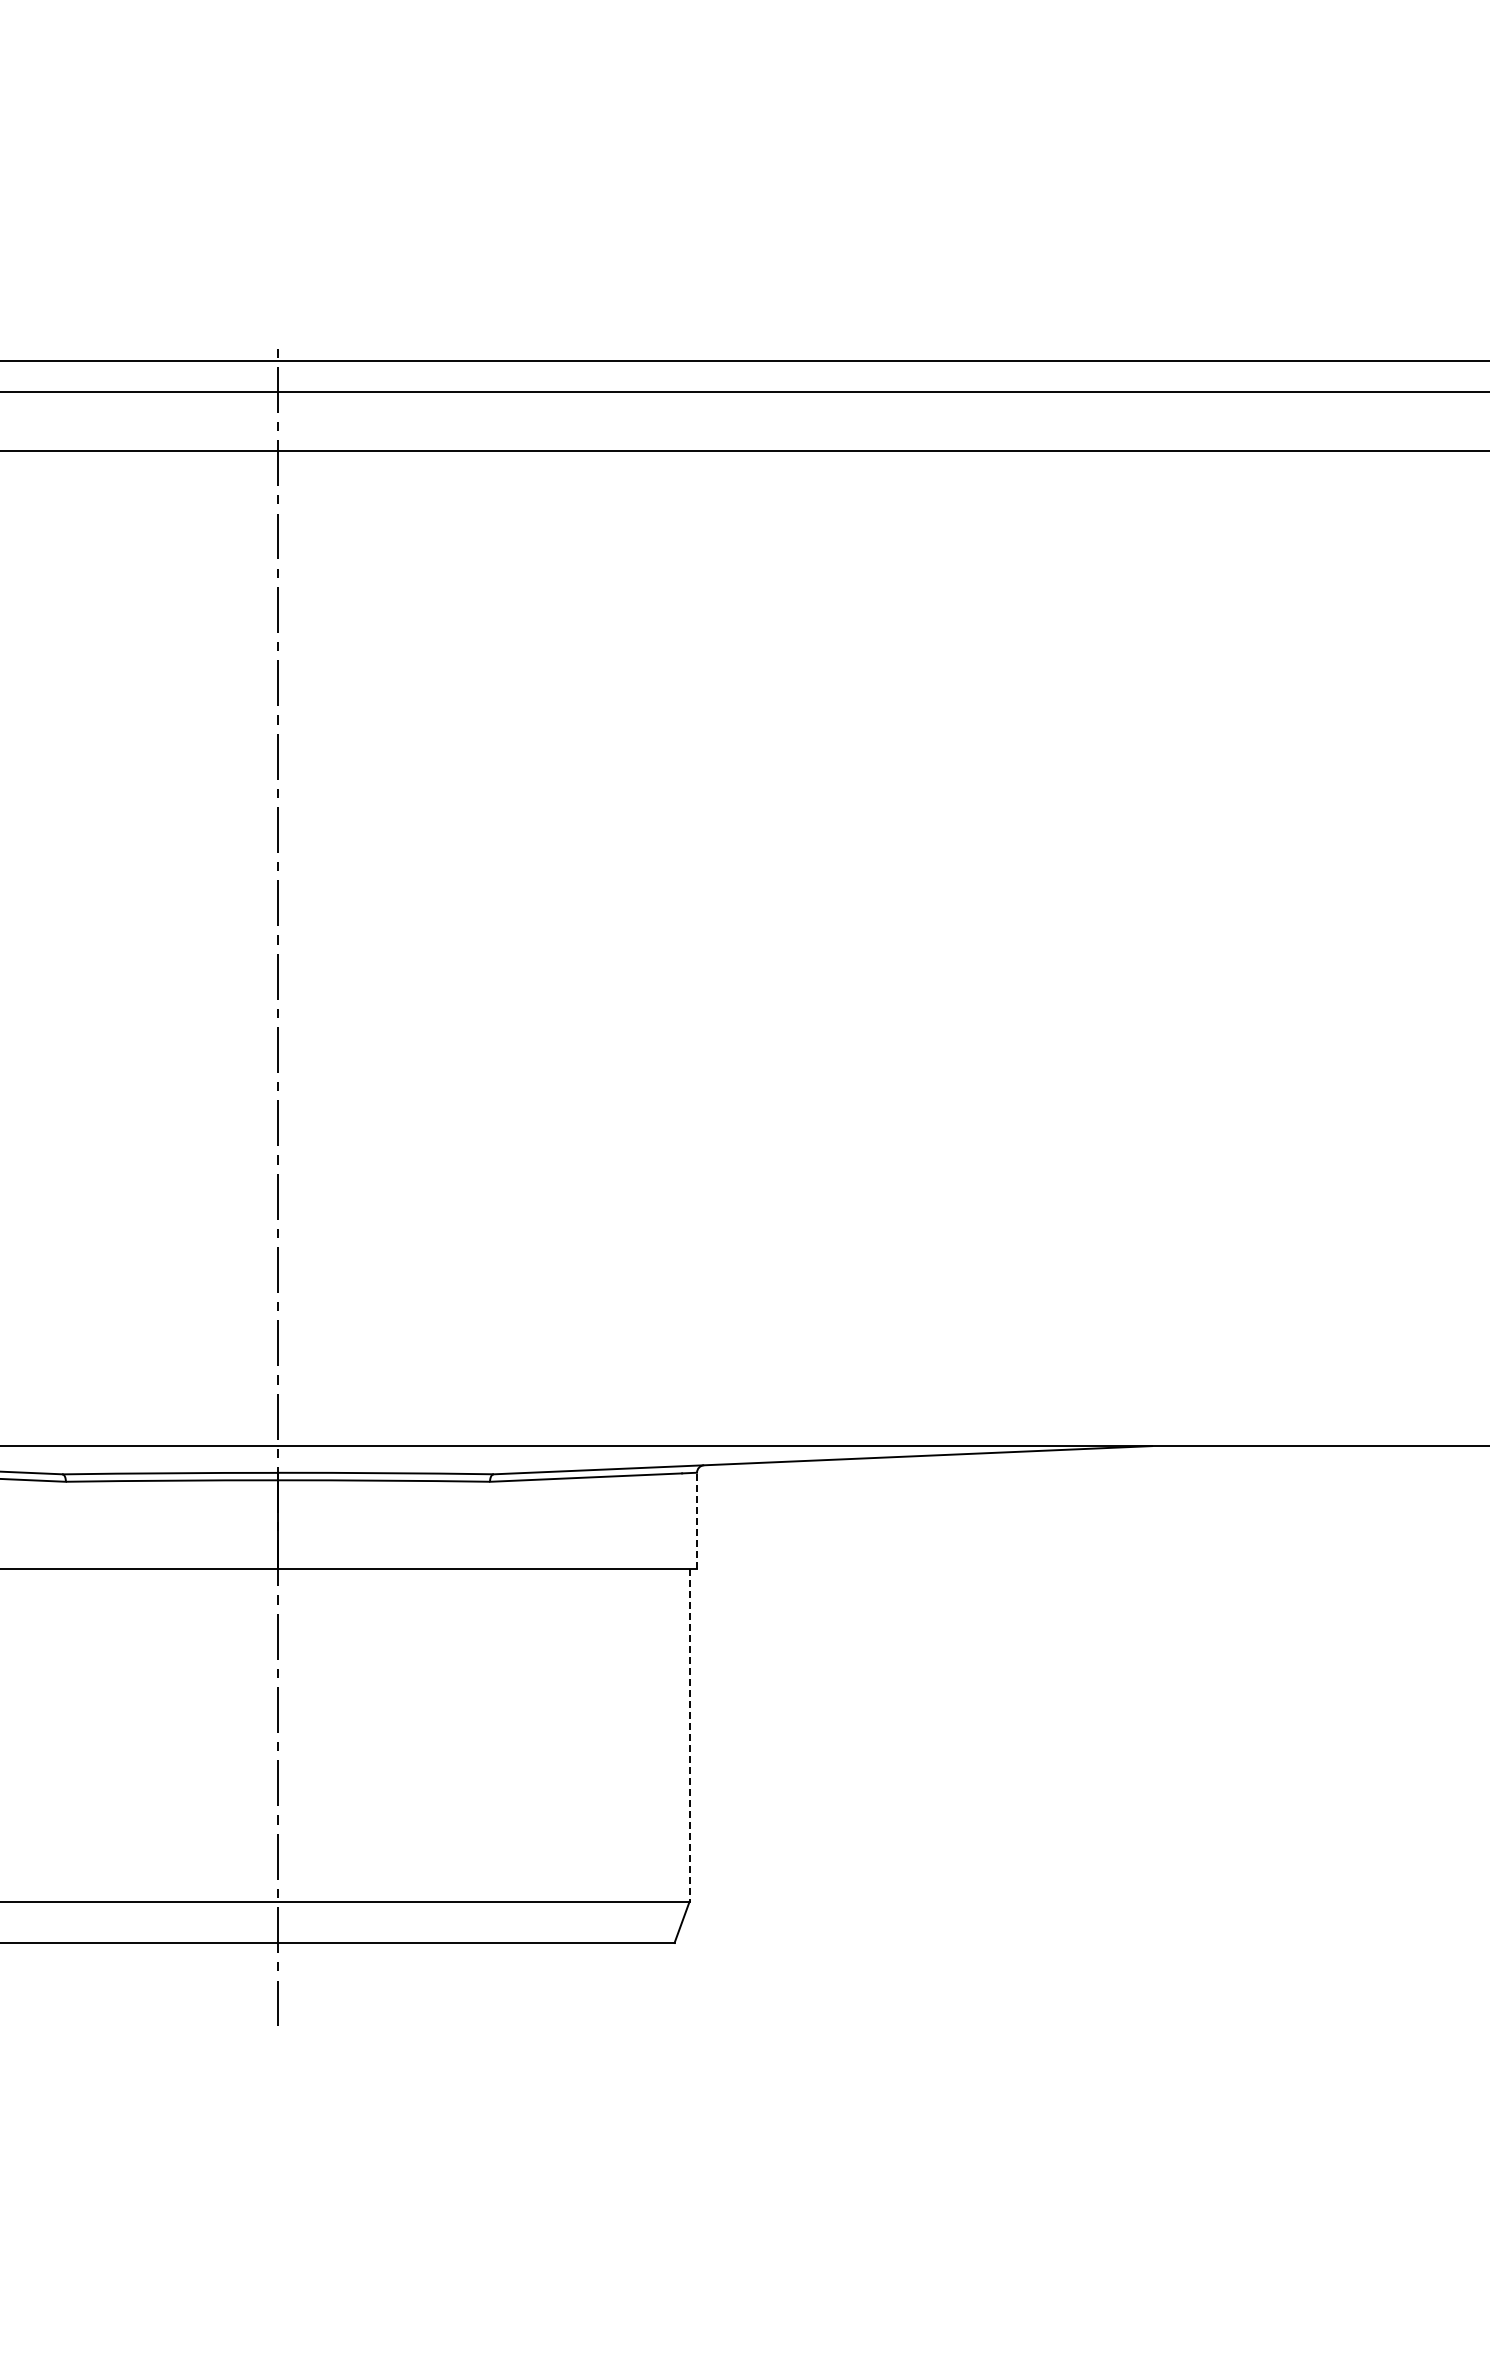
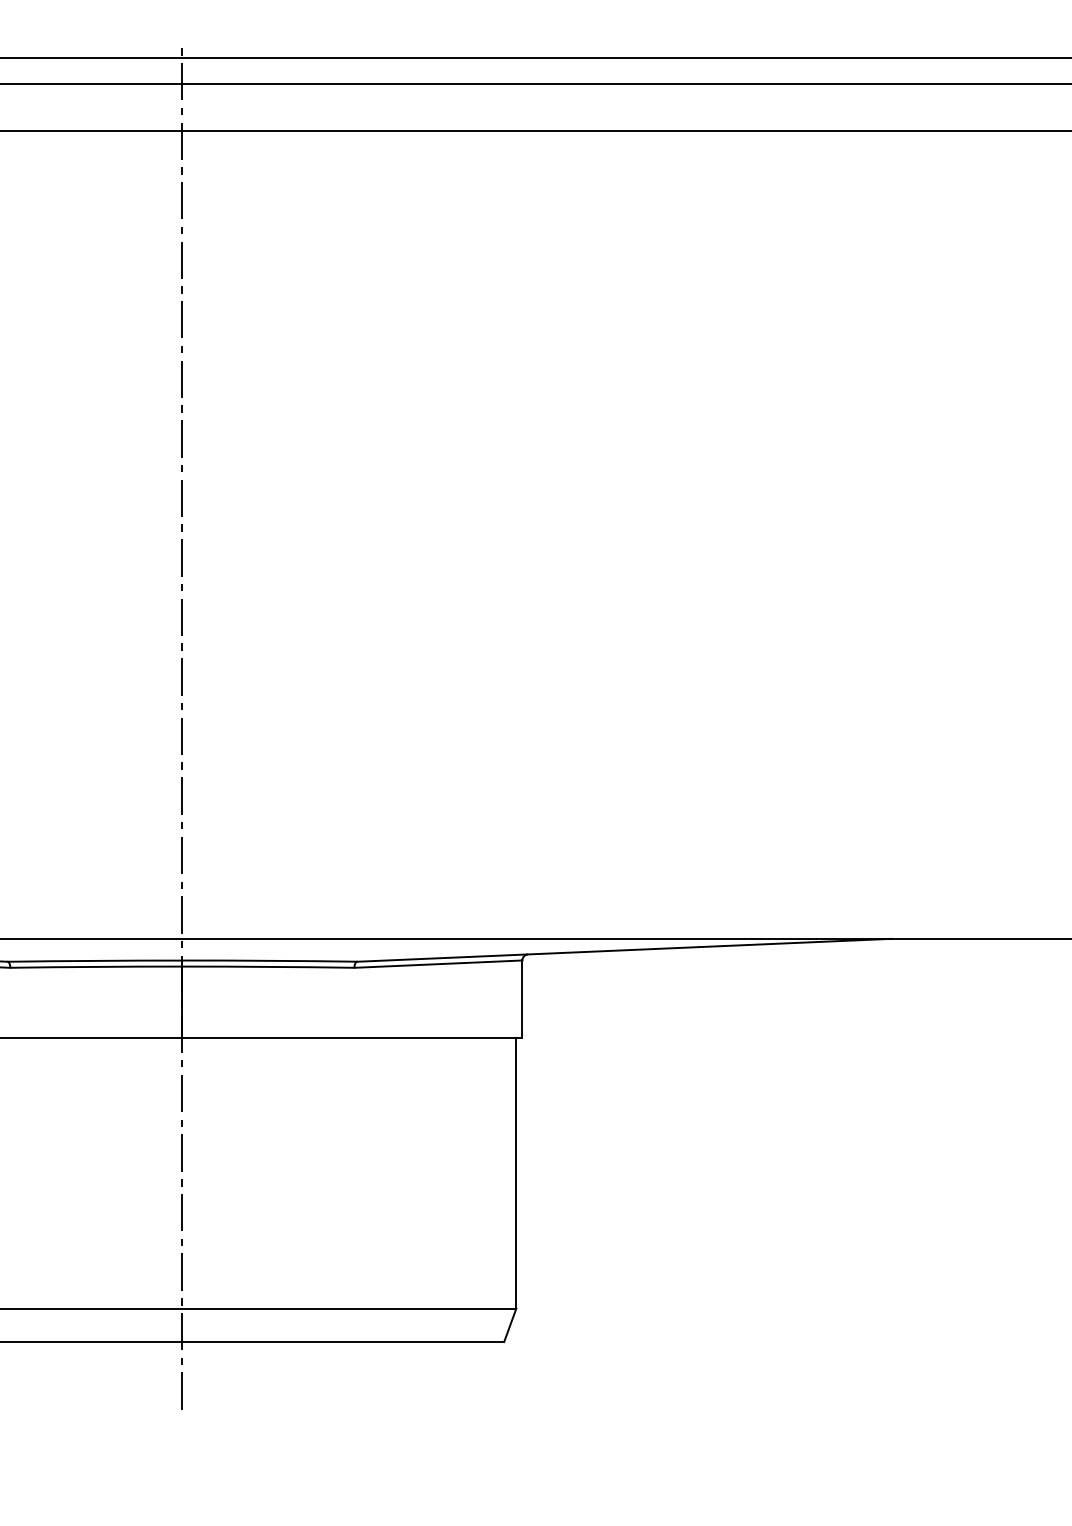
line: (697, 1520) -> (522, 999), dashed -> solid
line: (689, 1735) -> (516, 1173), dashed -> solid

